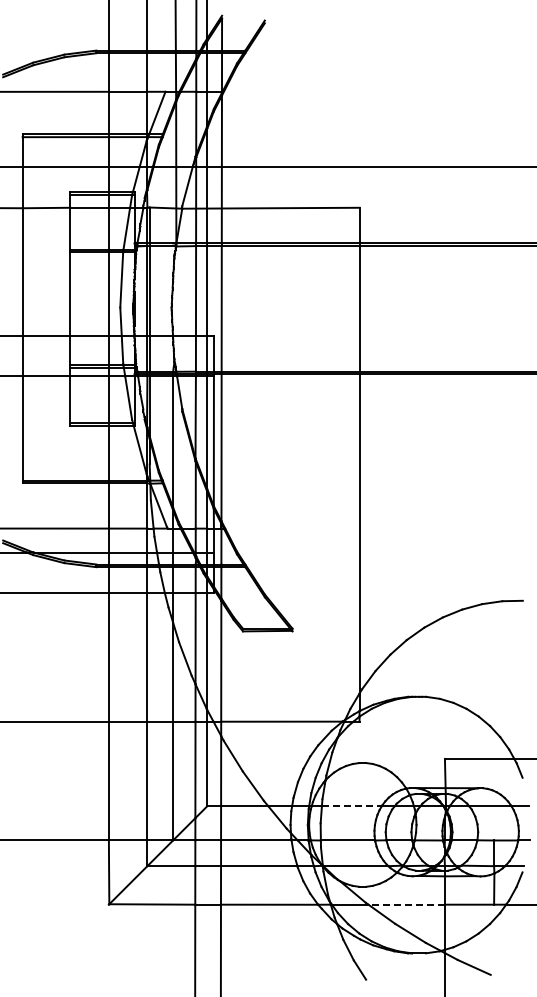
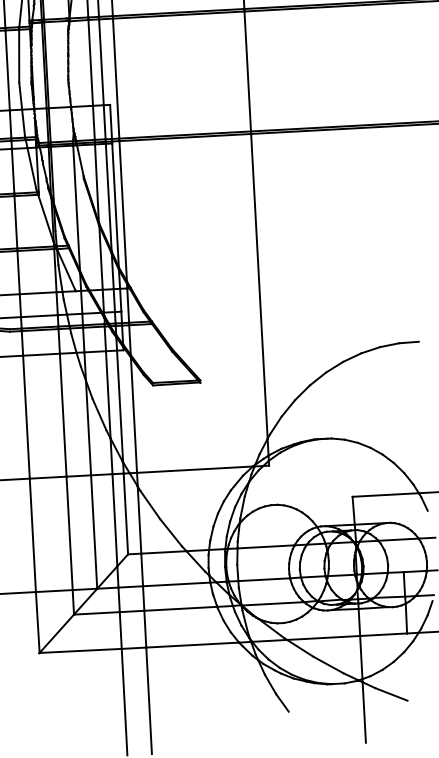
line: (351, 806) -> (265, 547), dashed -> solid
line: (406, 904) -> (323, 637), dashed -> solid

